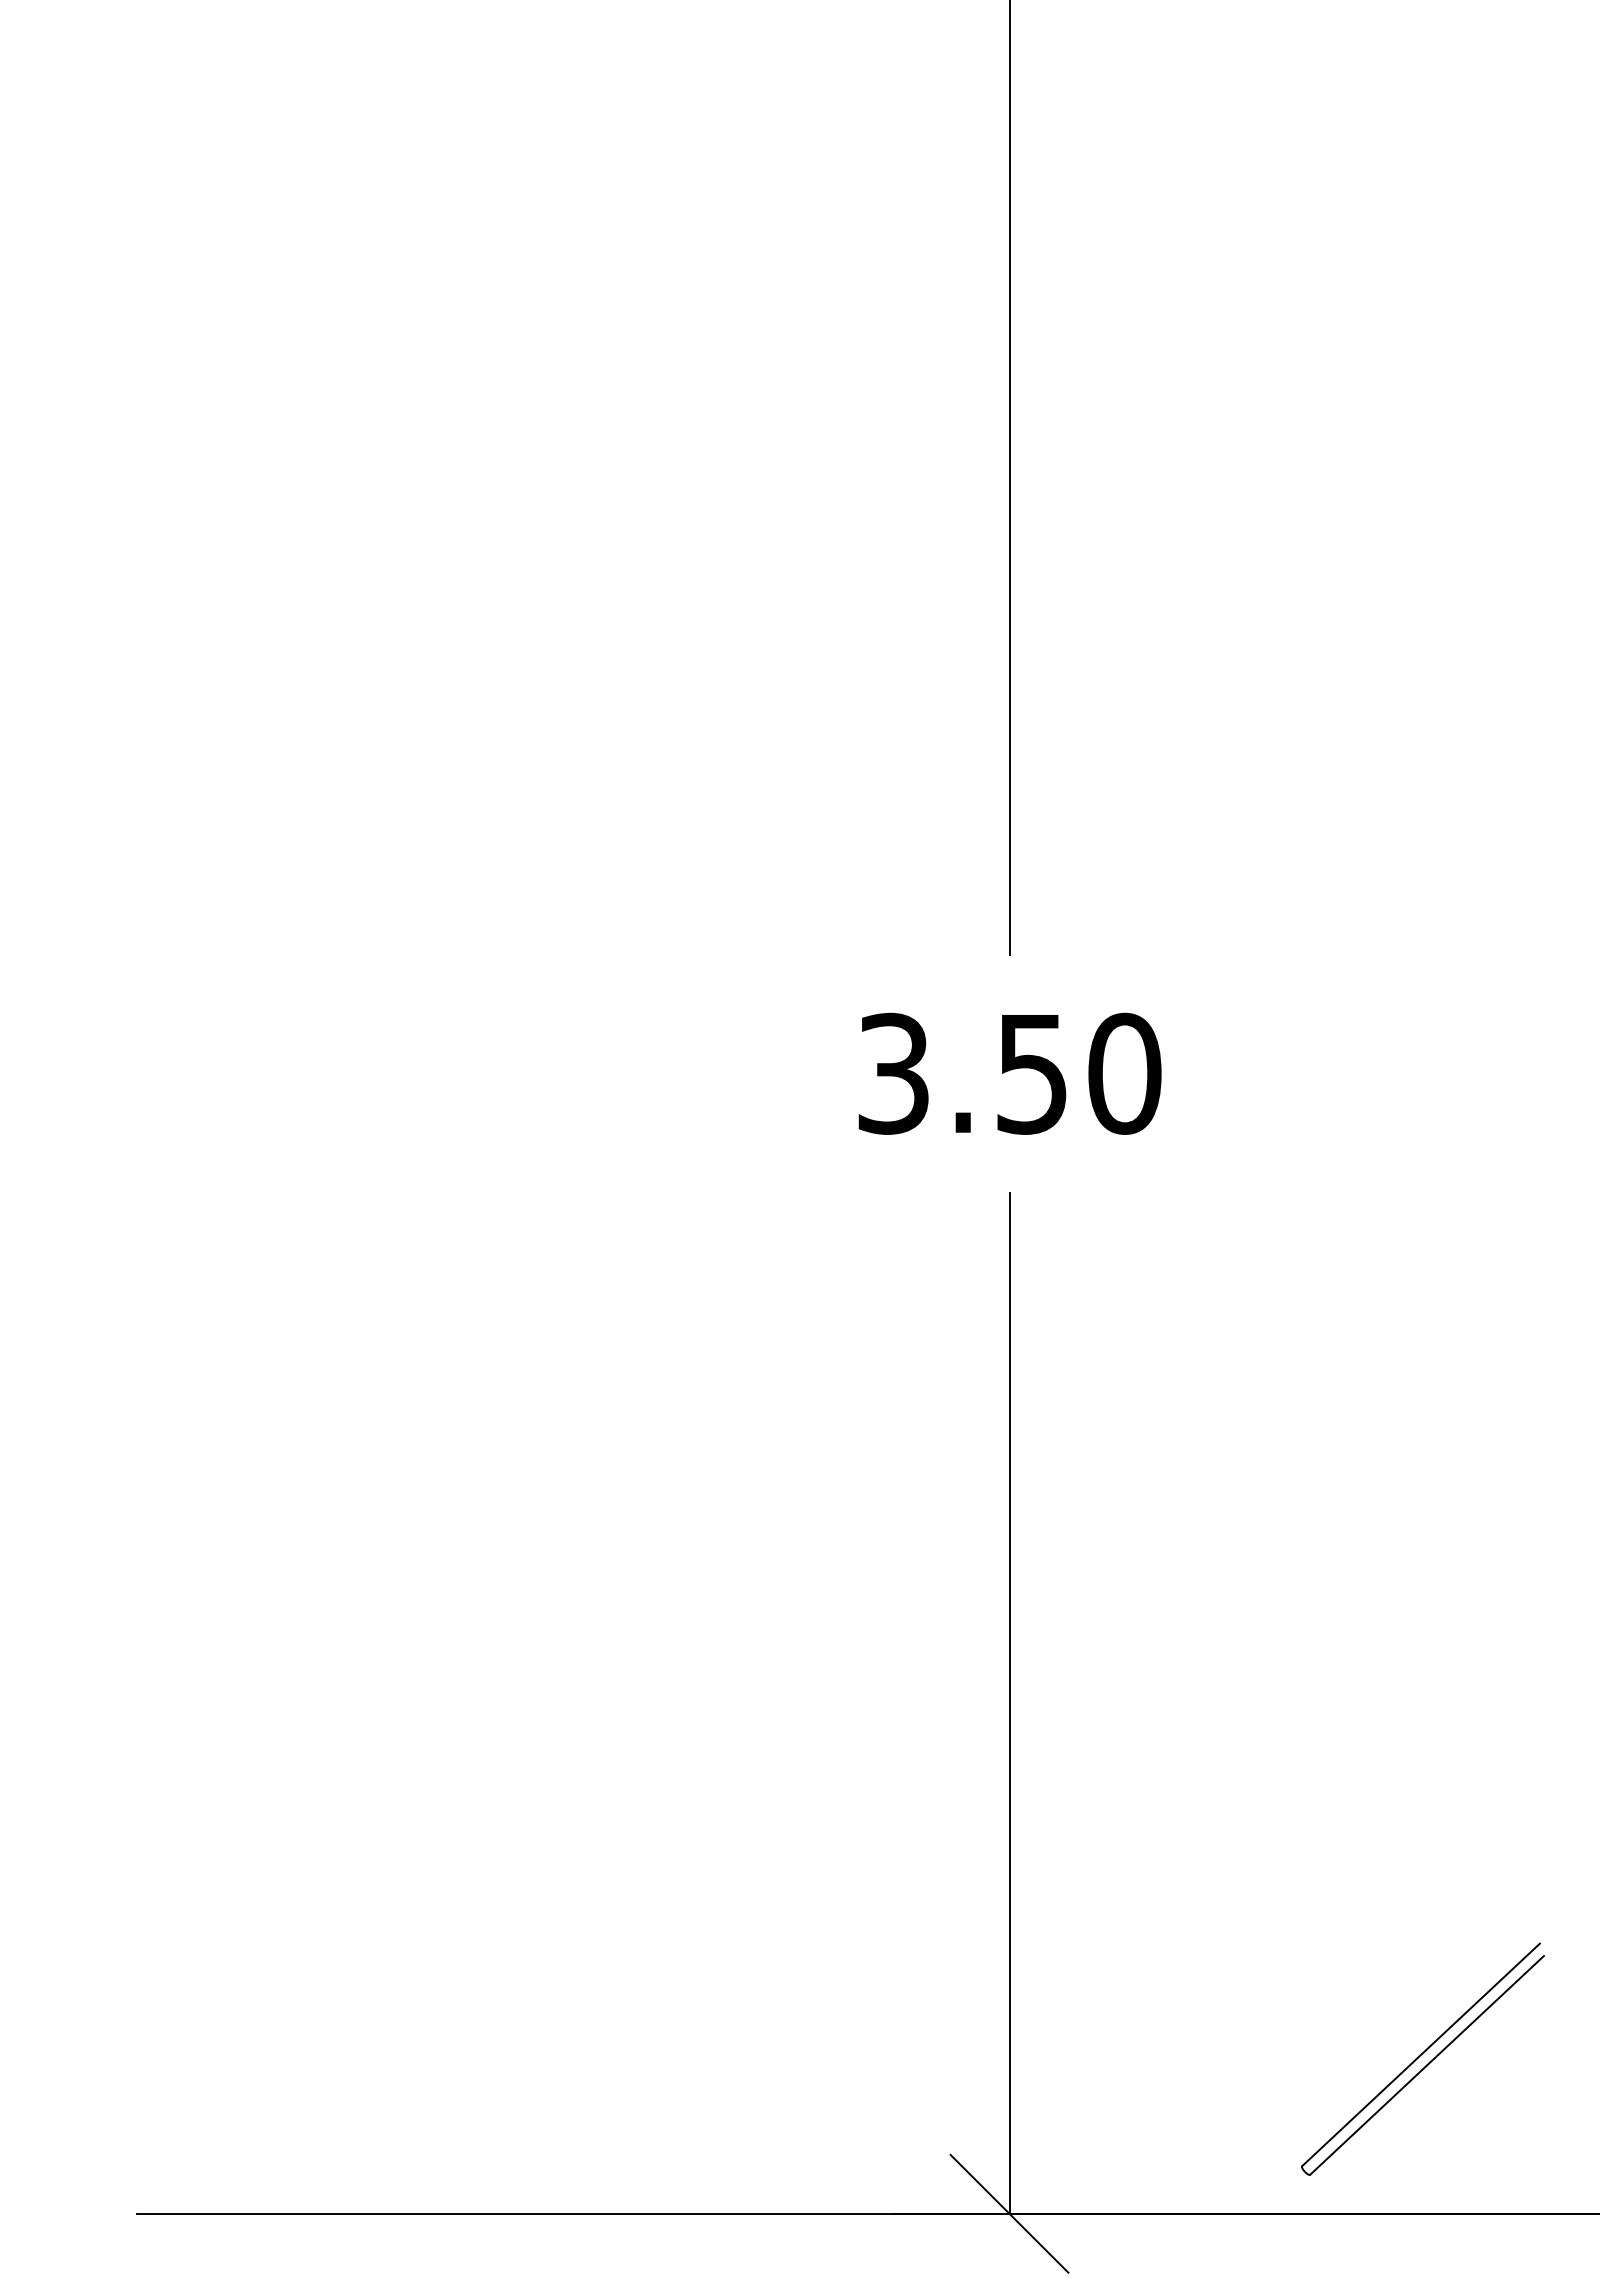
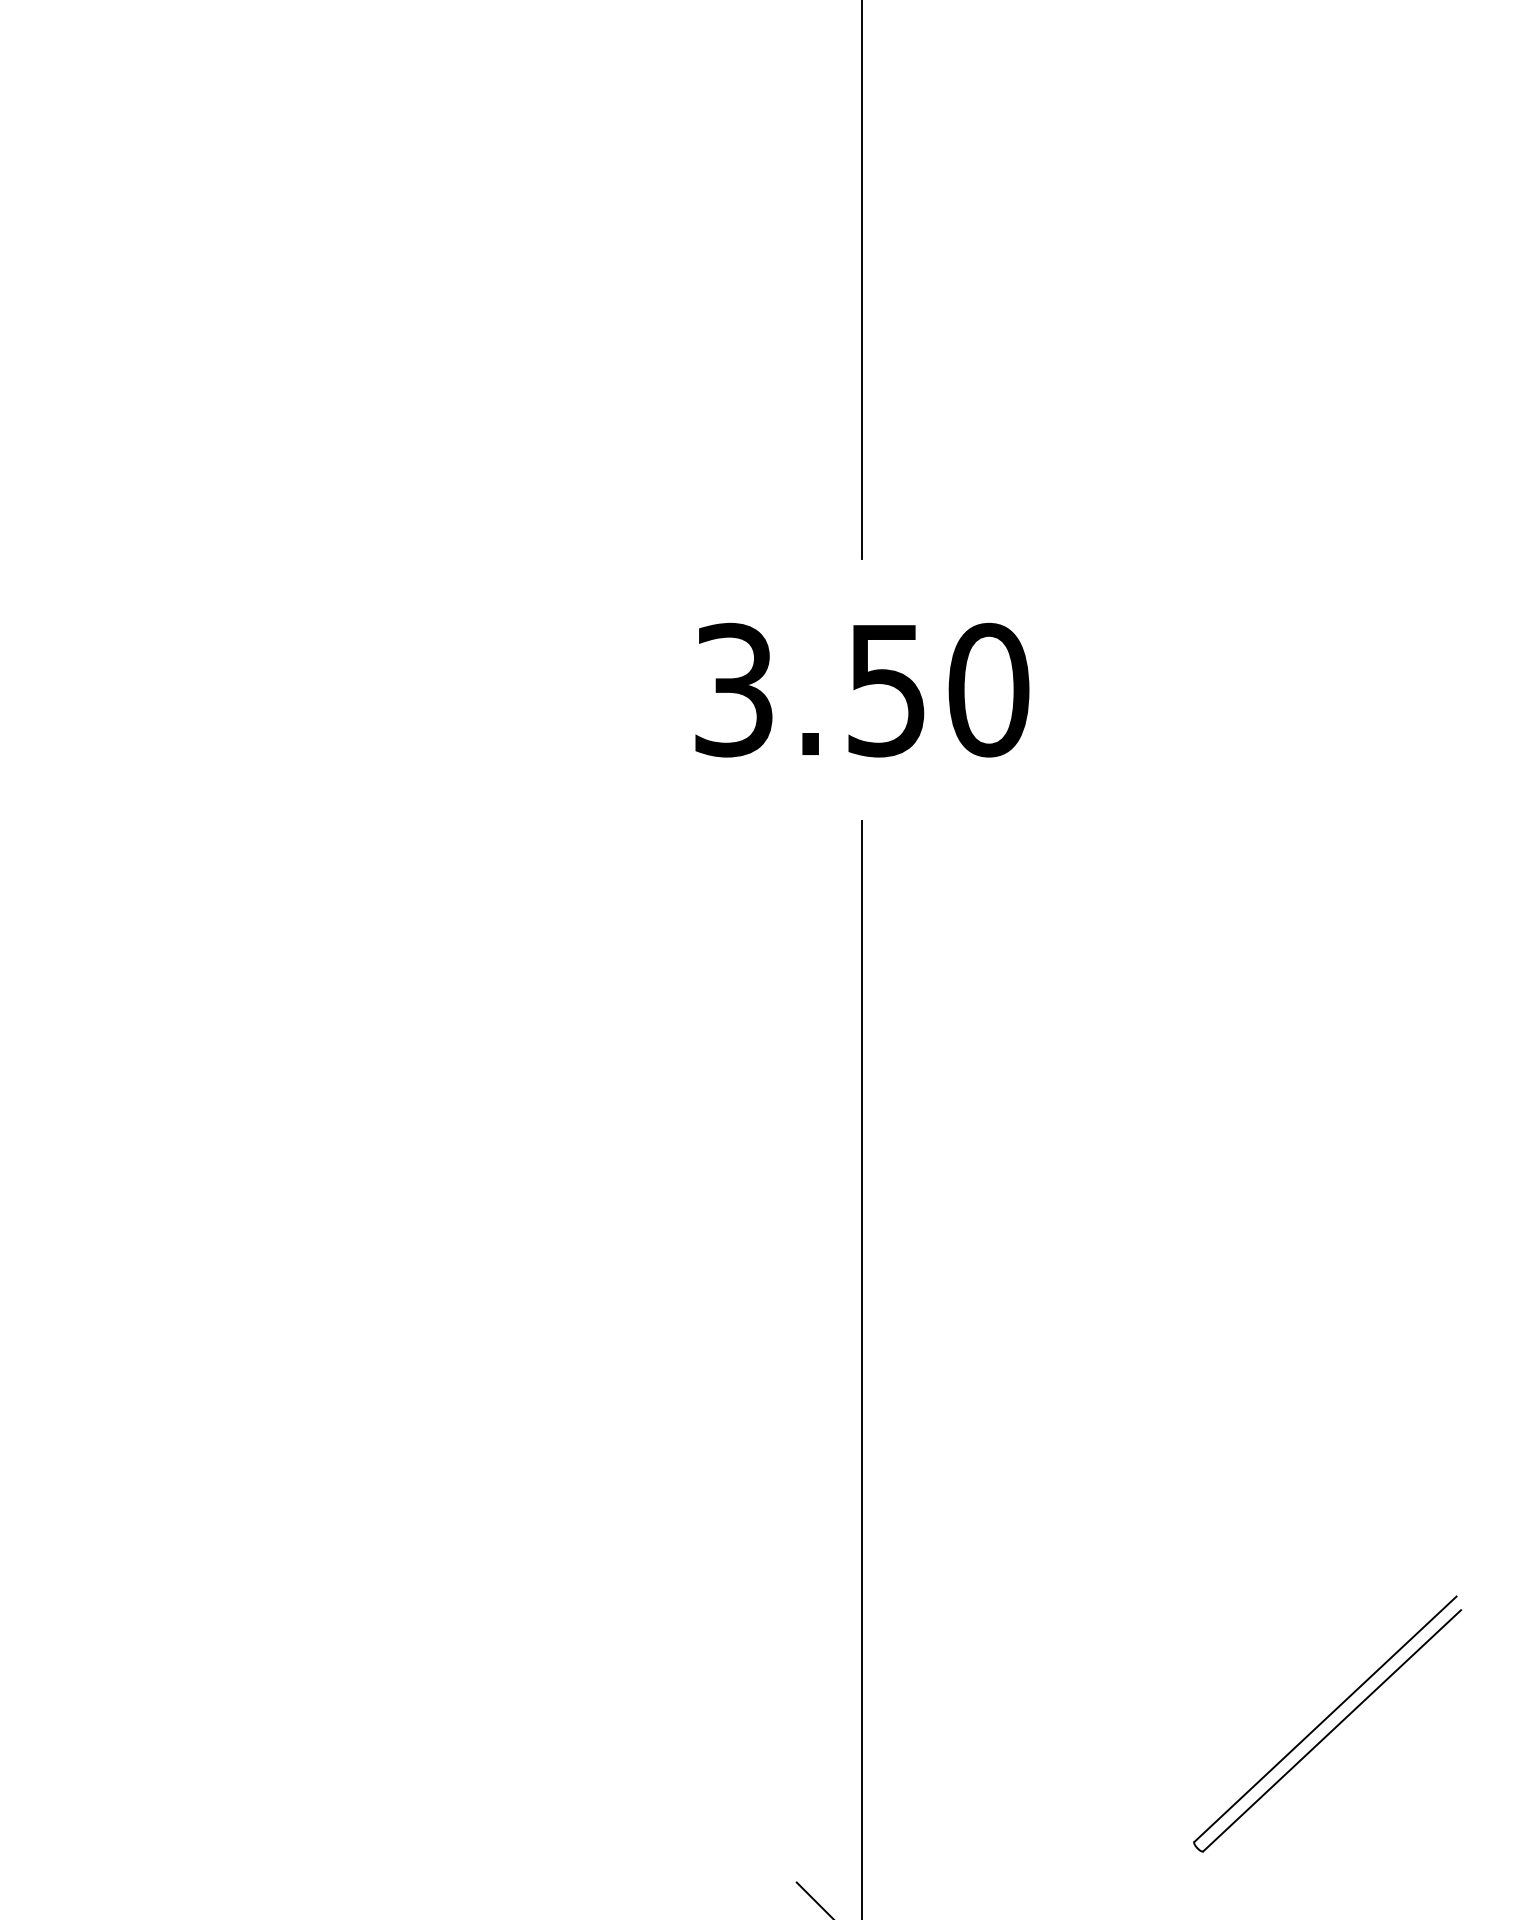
part: (1422, 2058) -> (1327, 1723), moved

